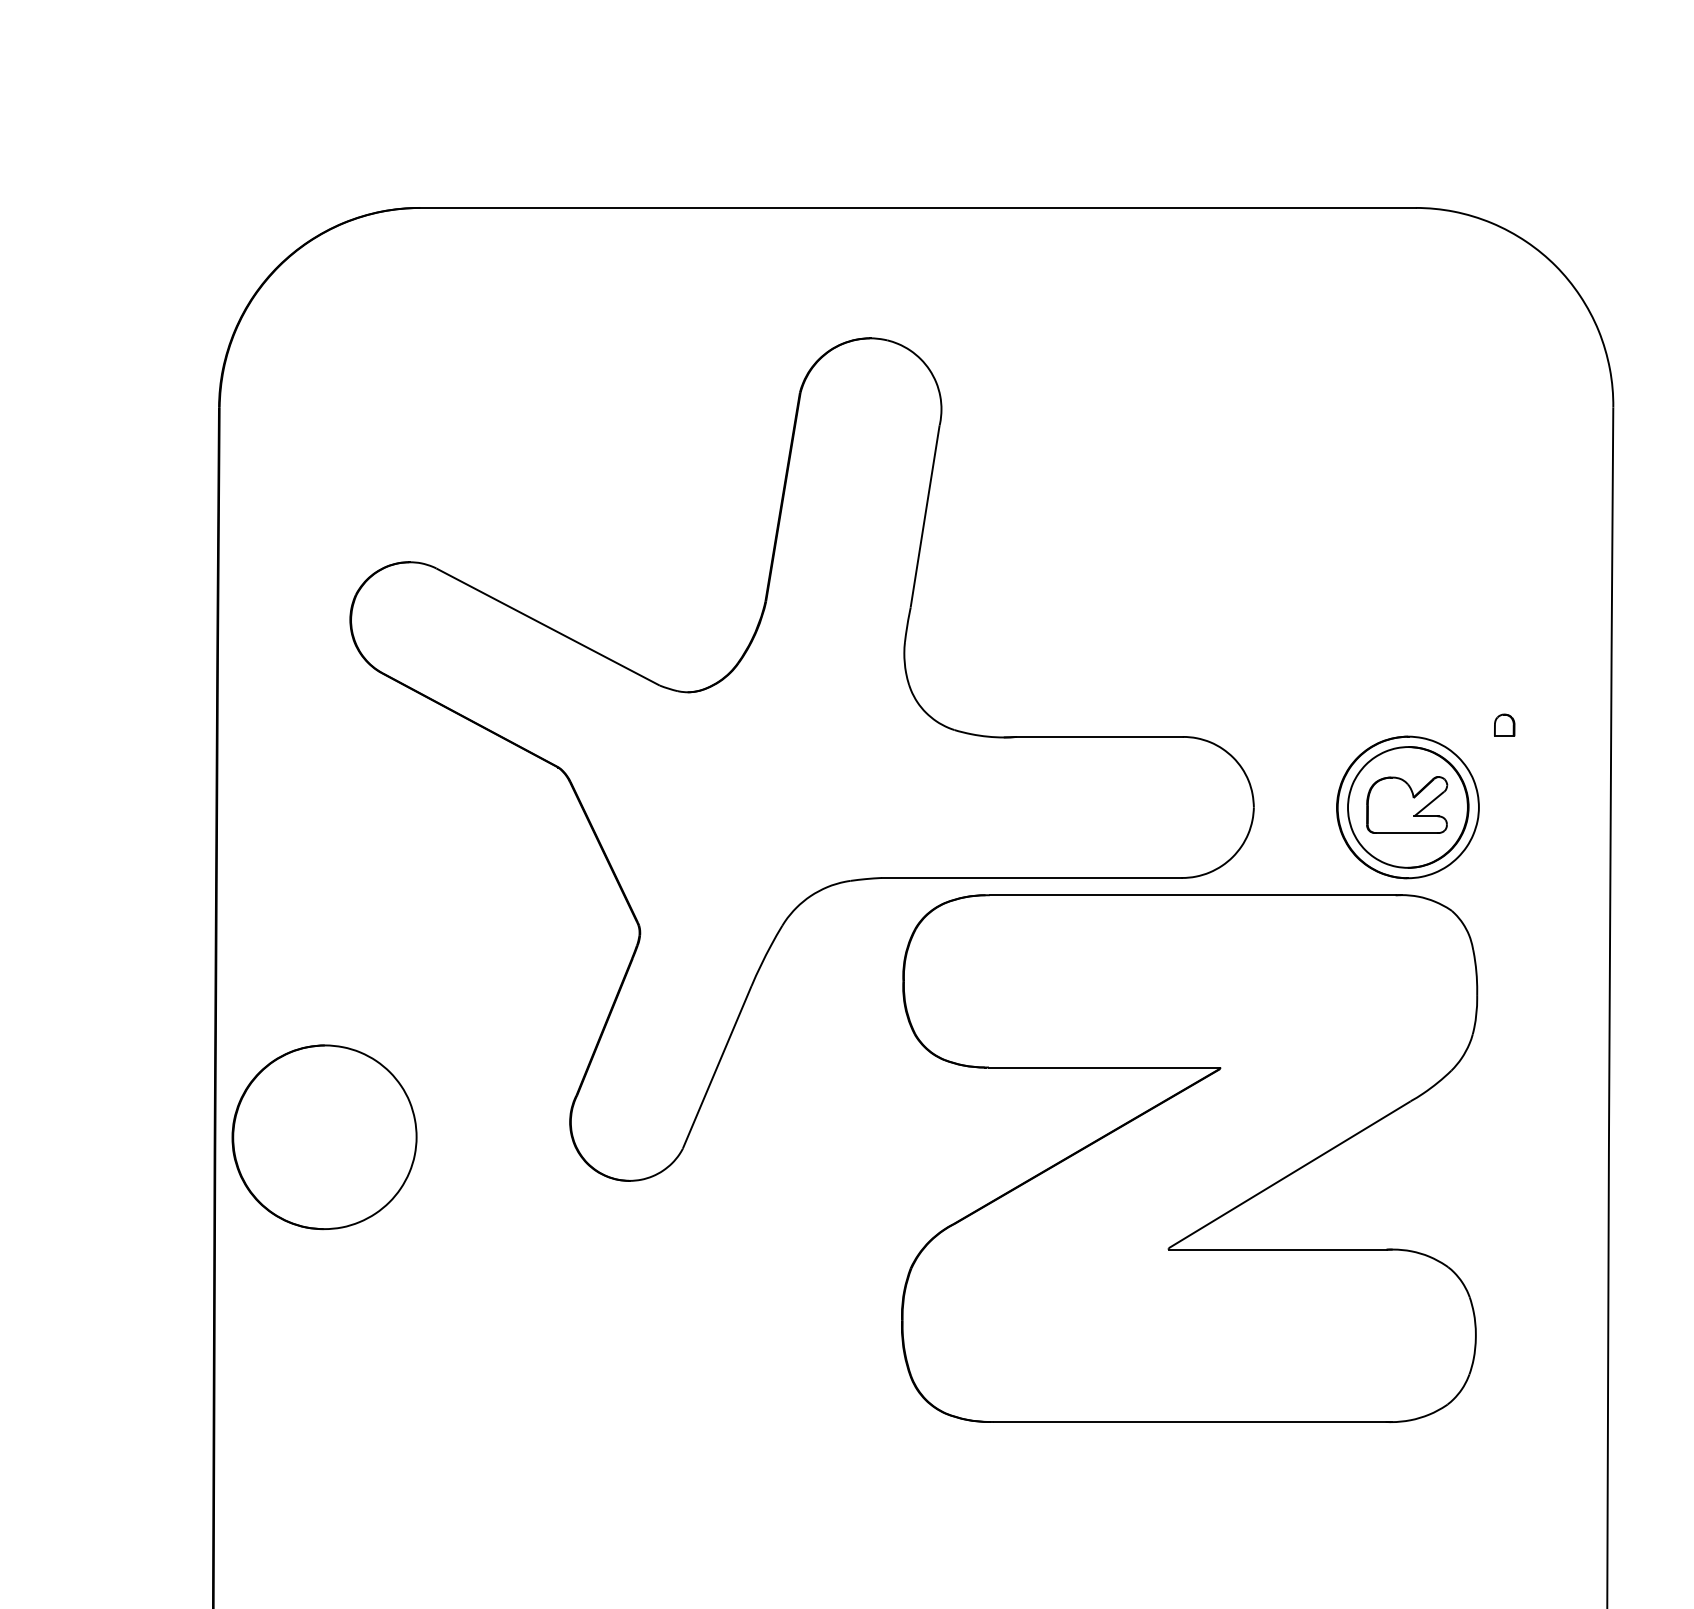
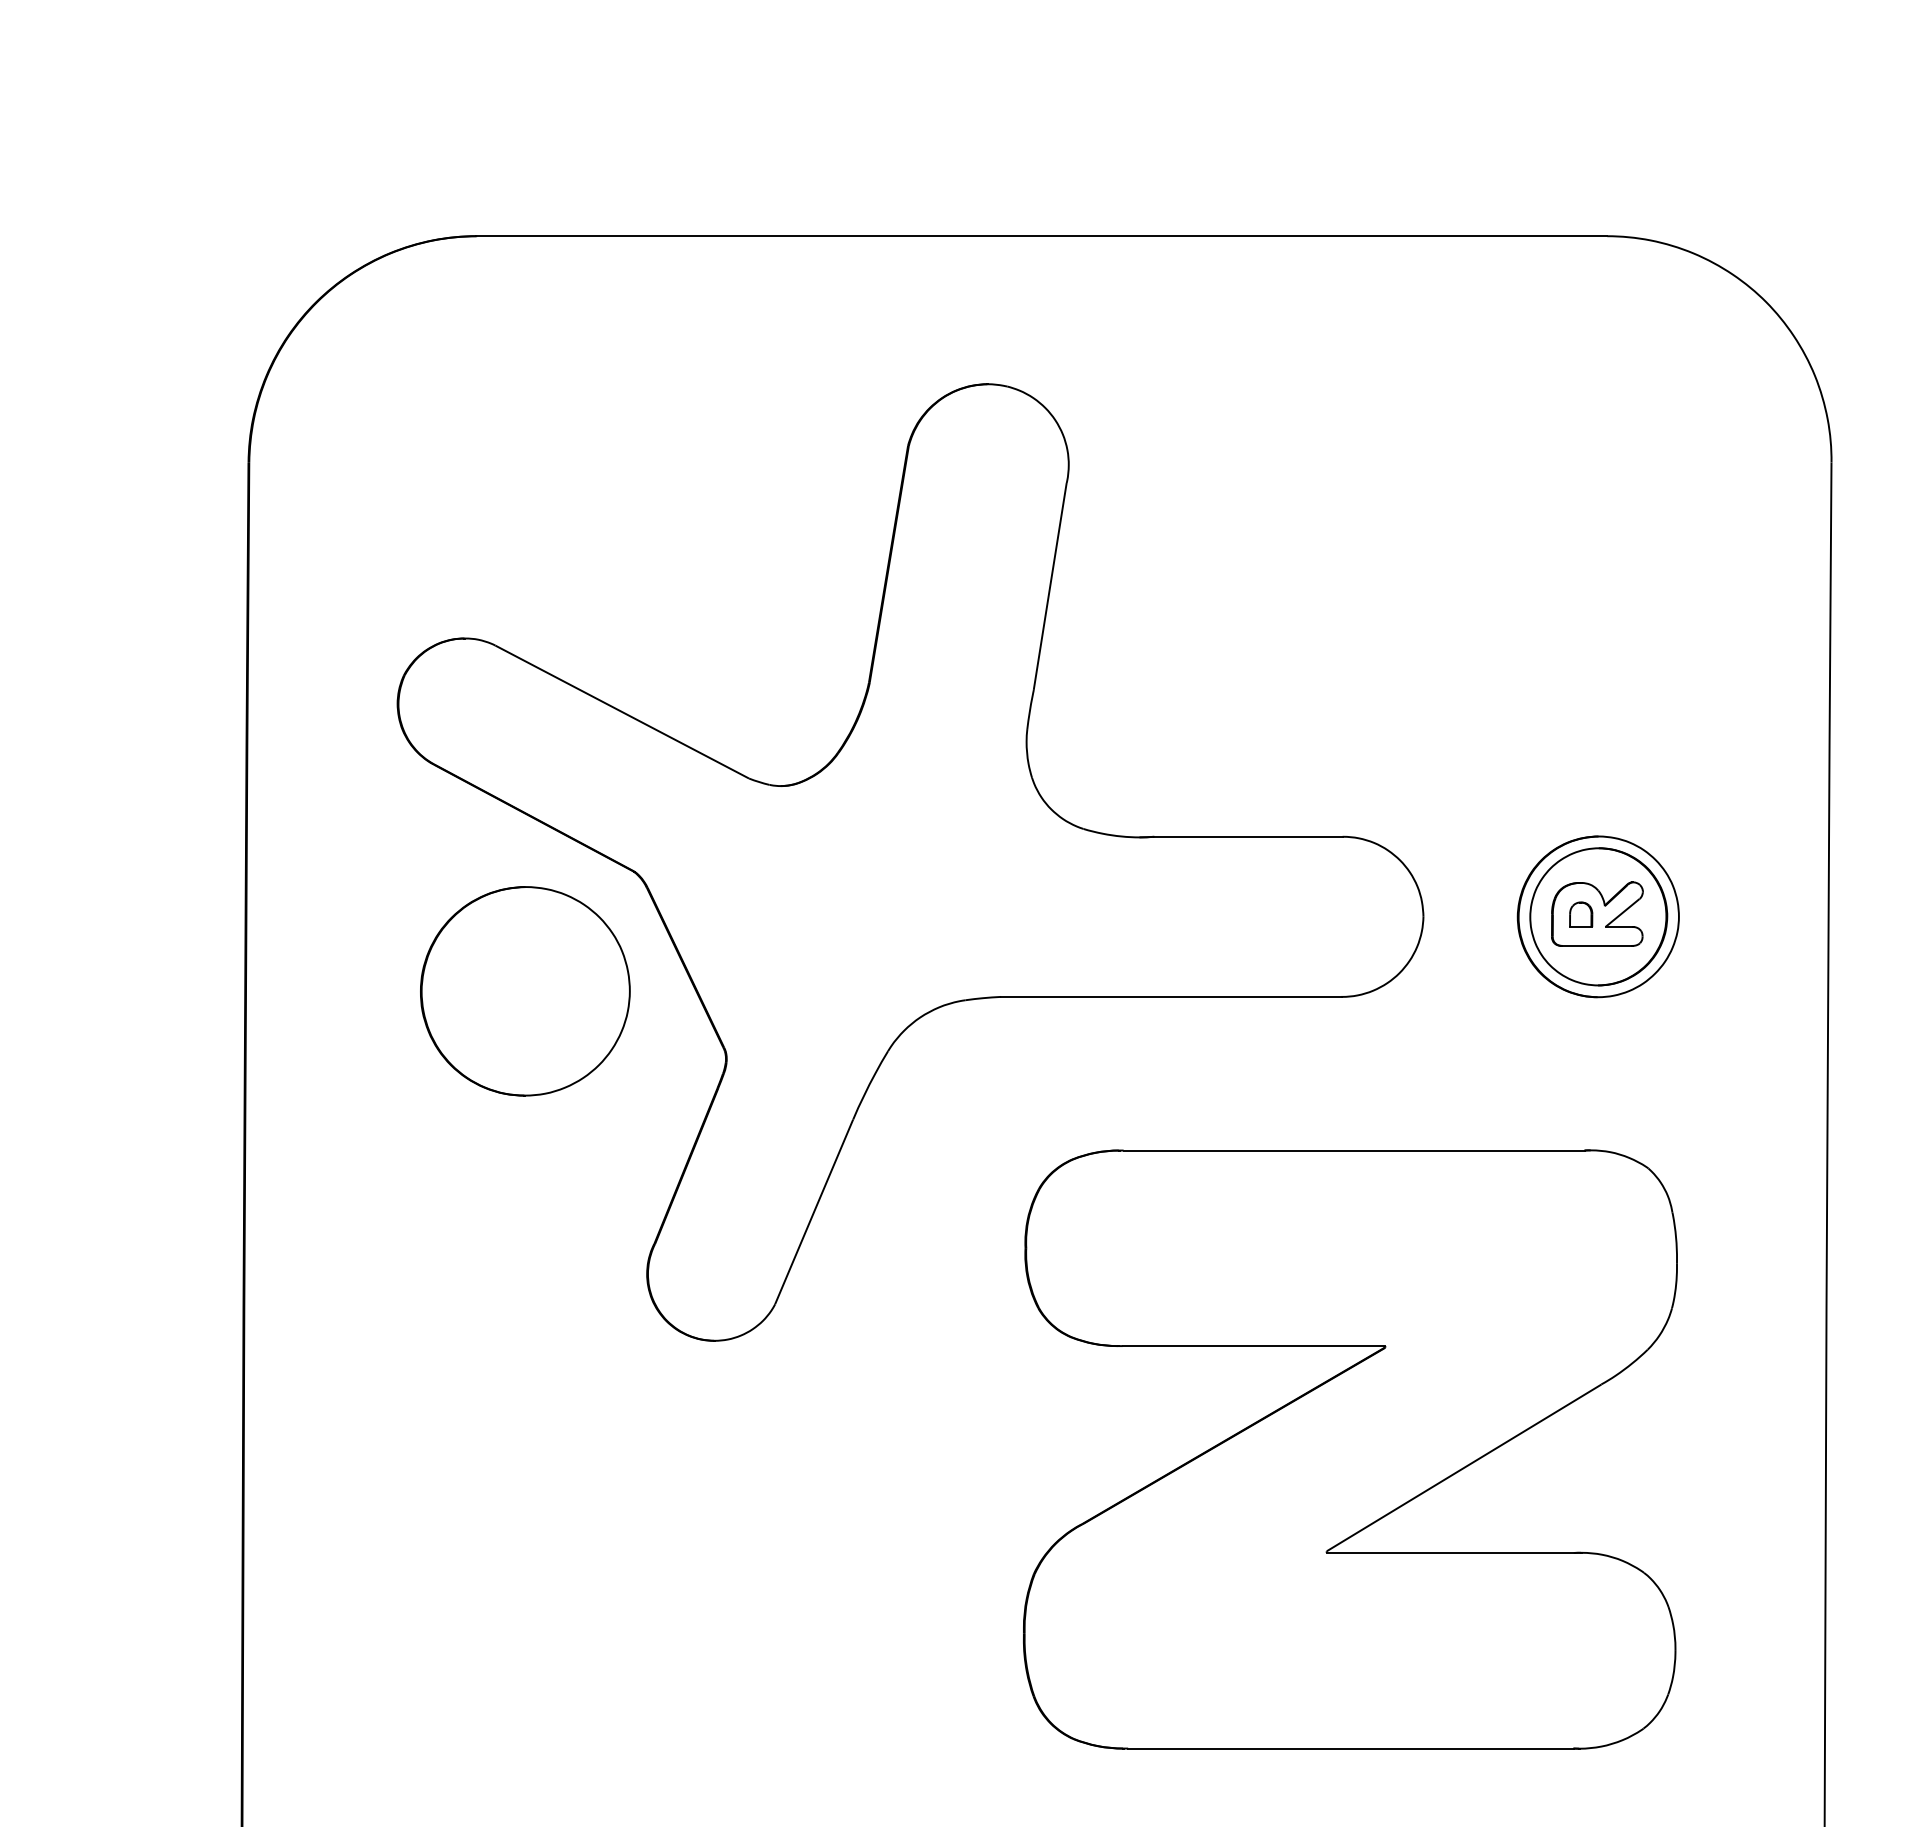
part: (1504, 725) -> (1581, 914), moved
part: (324, 1137) -> (525, 991), moved
part: (1189, 1158) -> (1350, 1449), moved

